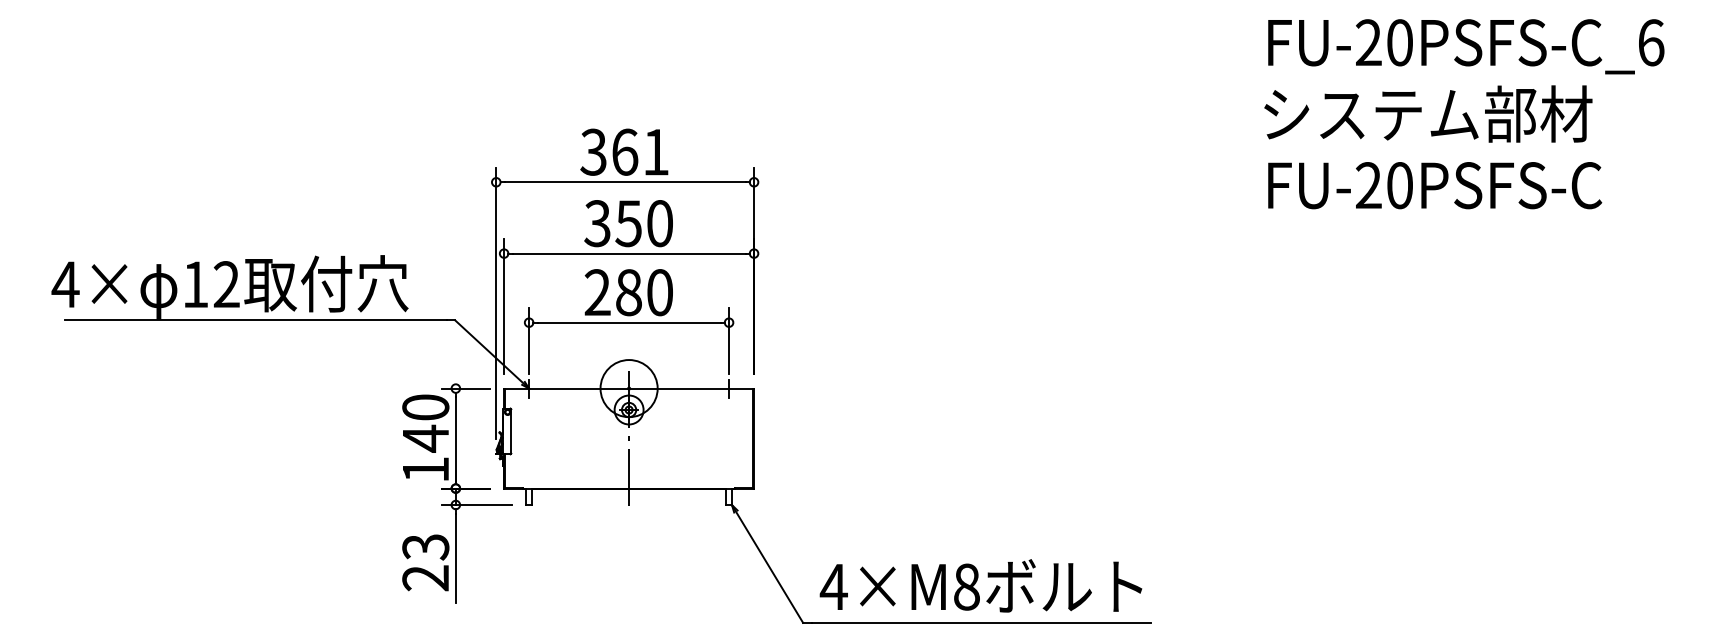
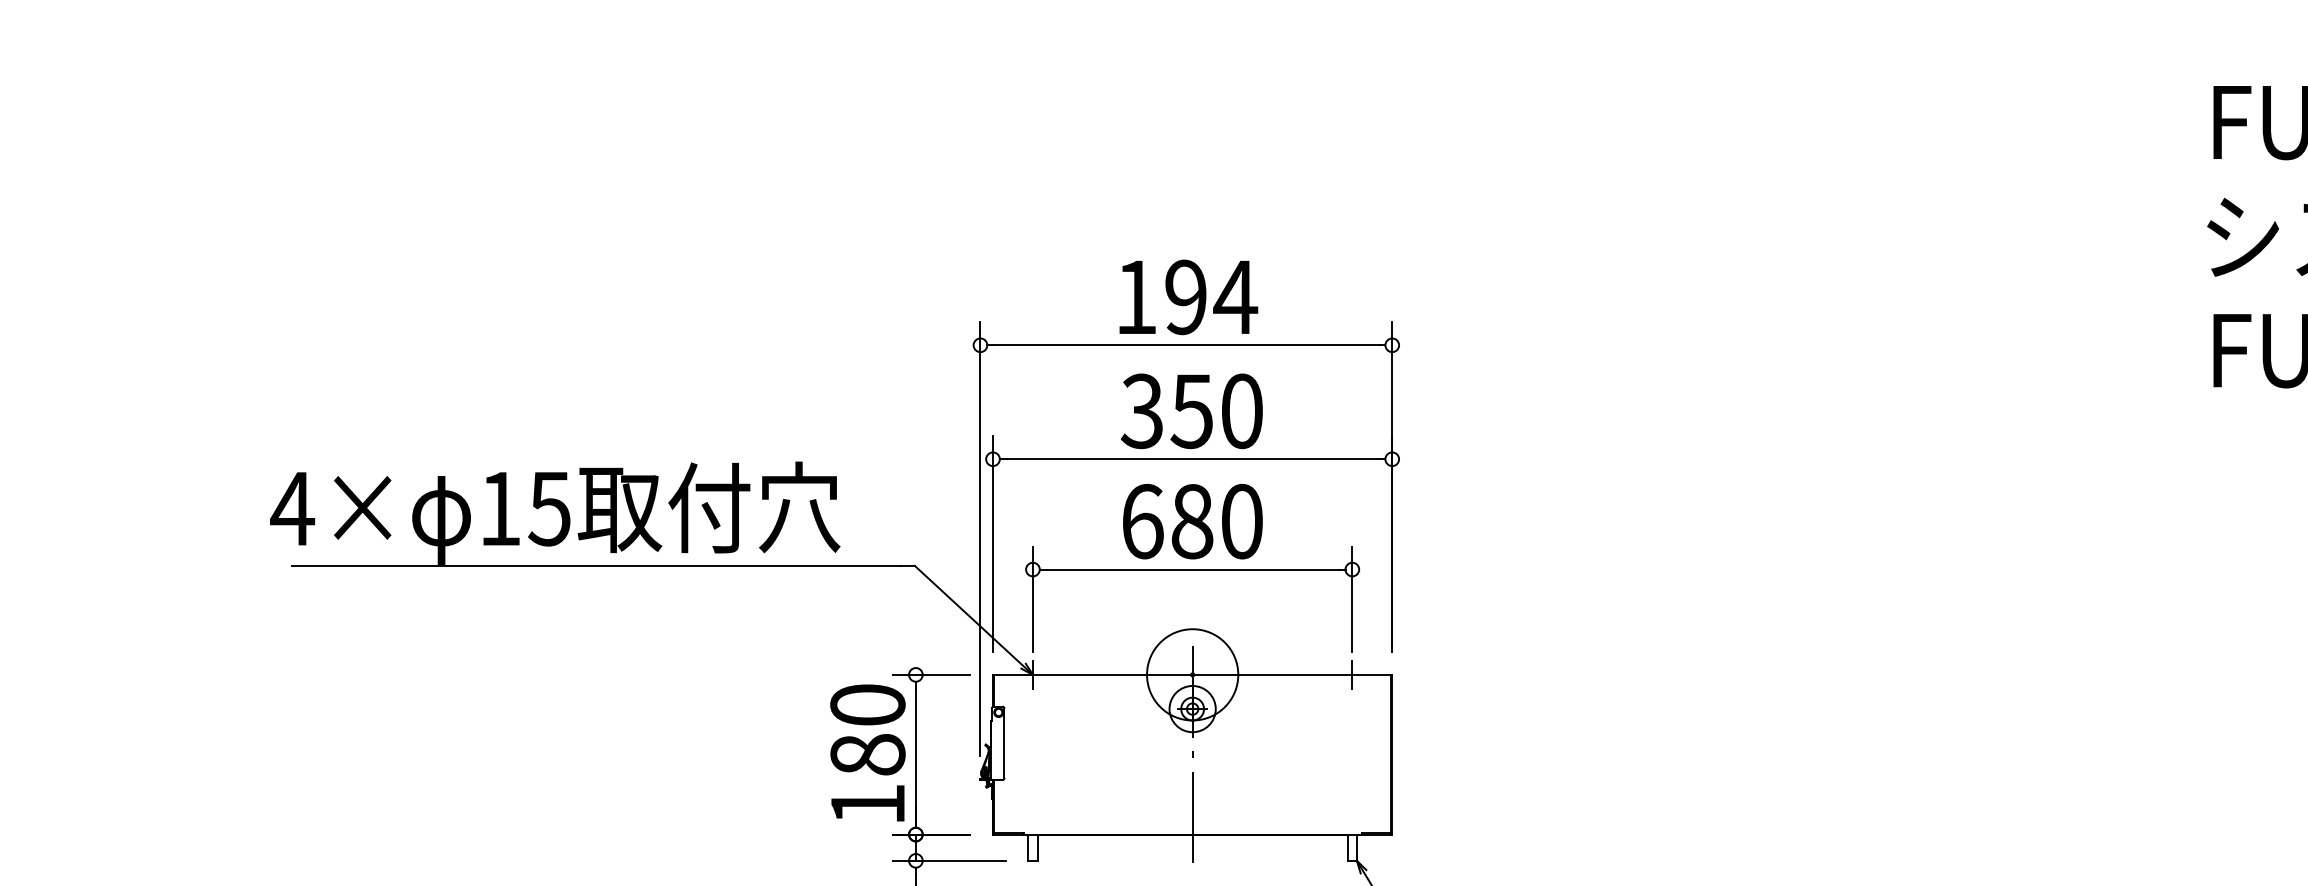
text: (625, 151) -> (1186, 296), 361 -> 194
text: (226, 284) -> (549, 508), 12 -> 15
text: (597, 292) -> (1142, 521), 280 -> 680
text: (425, 438) -> (867, 754), 140 -> 180

